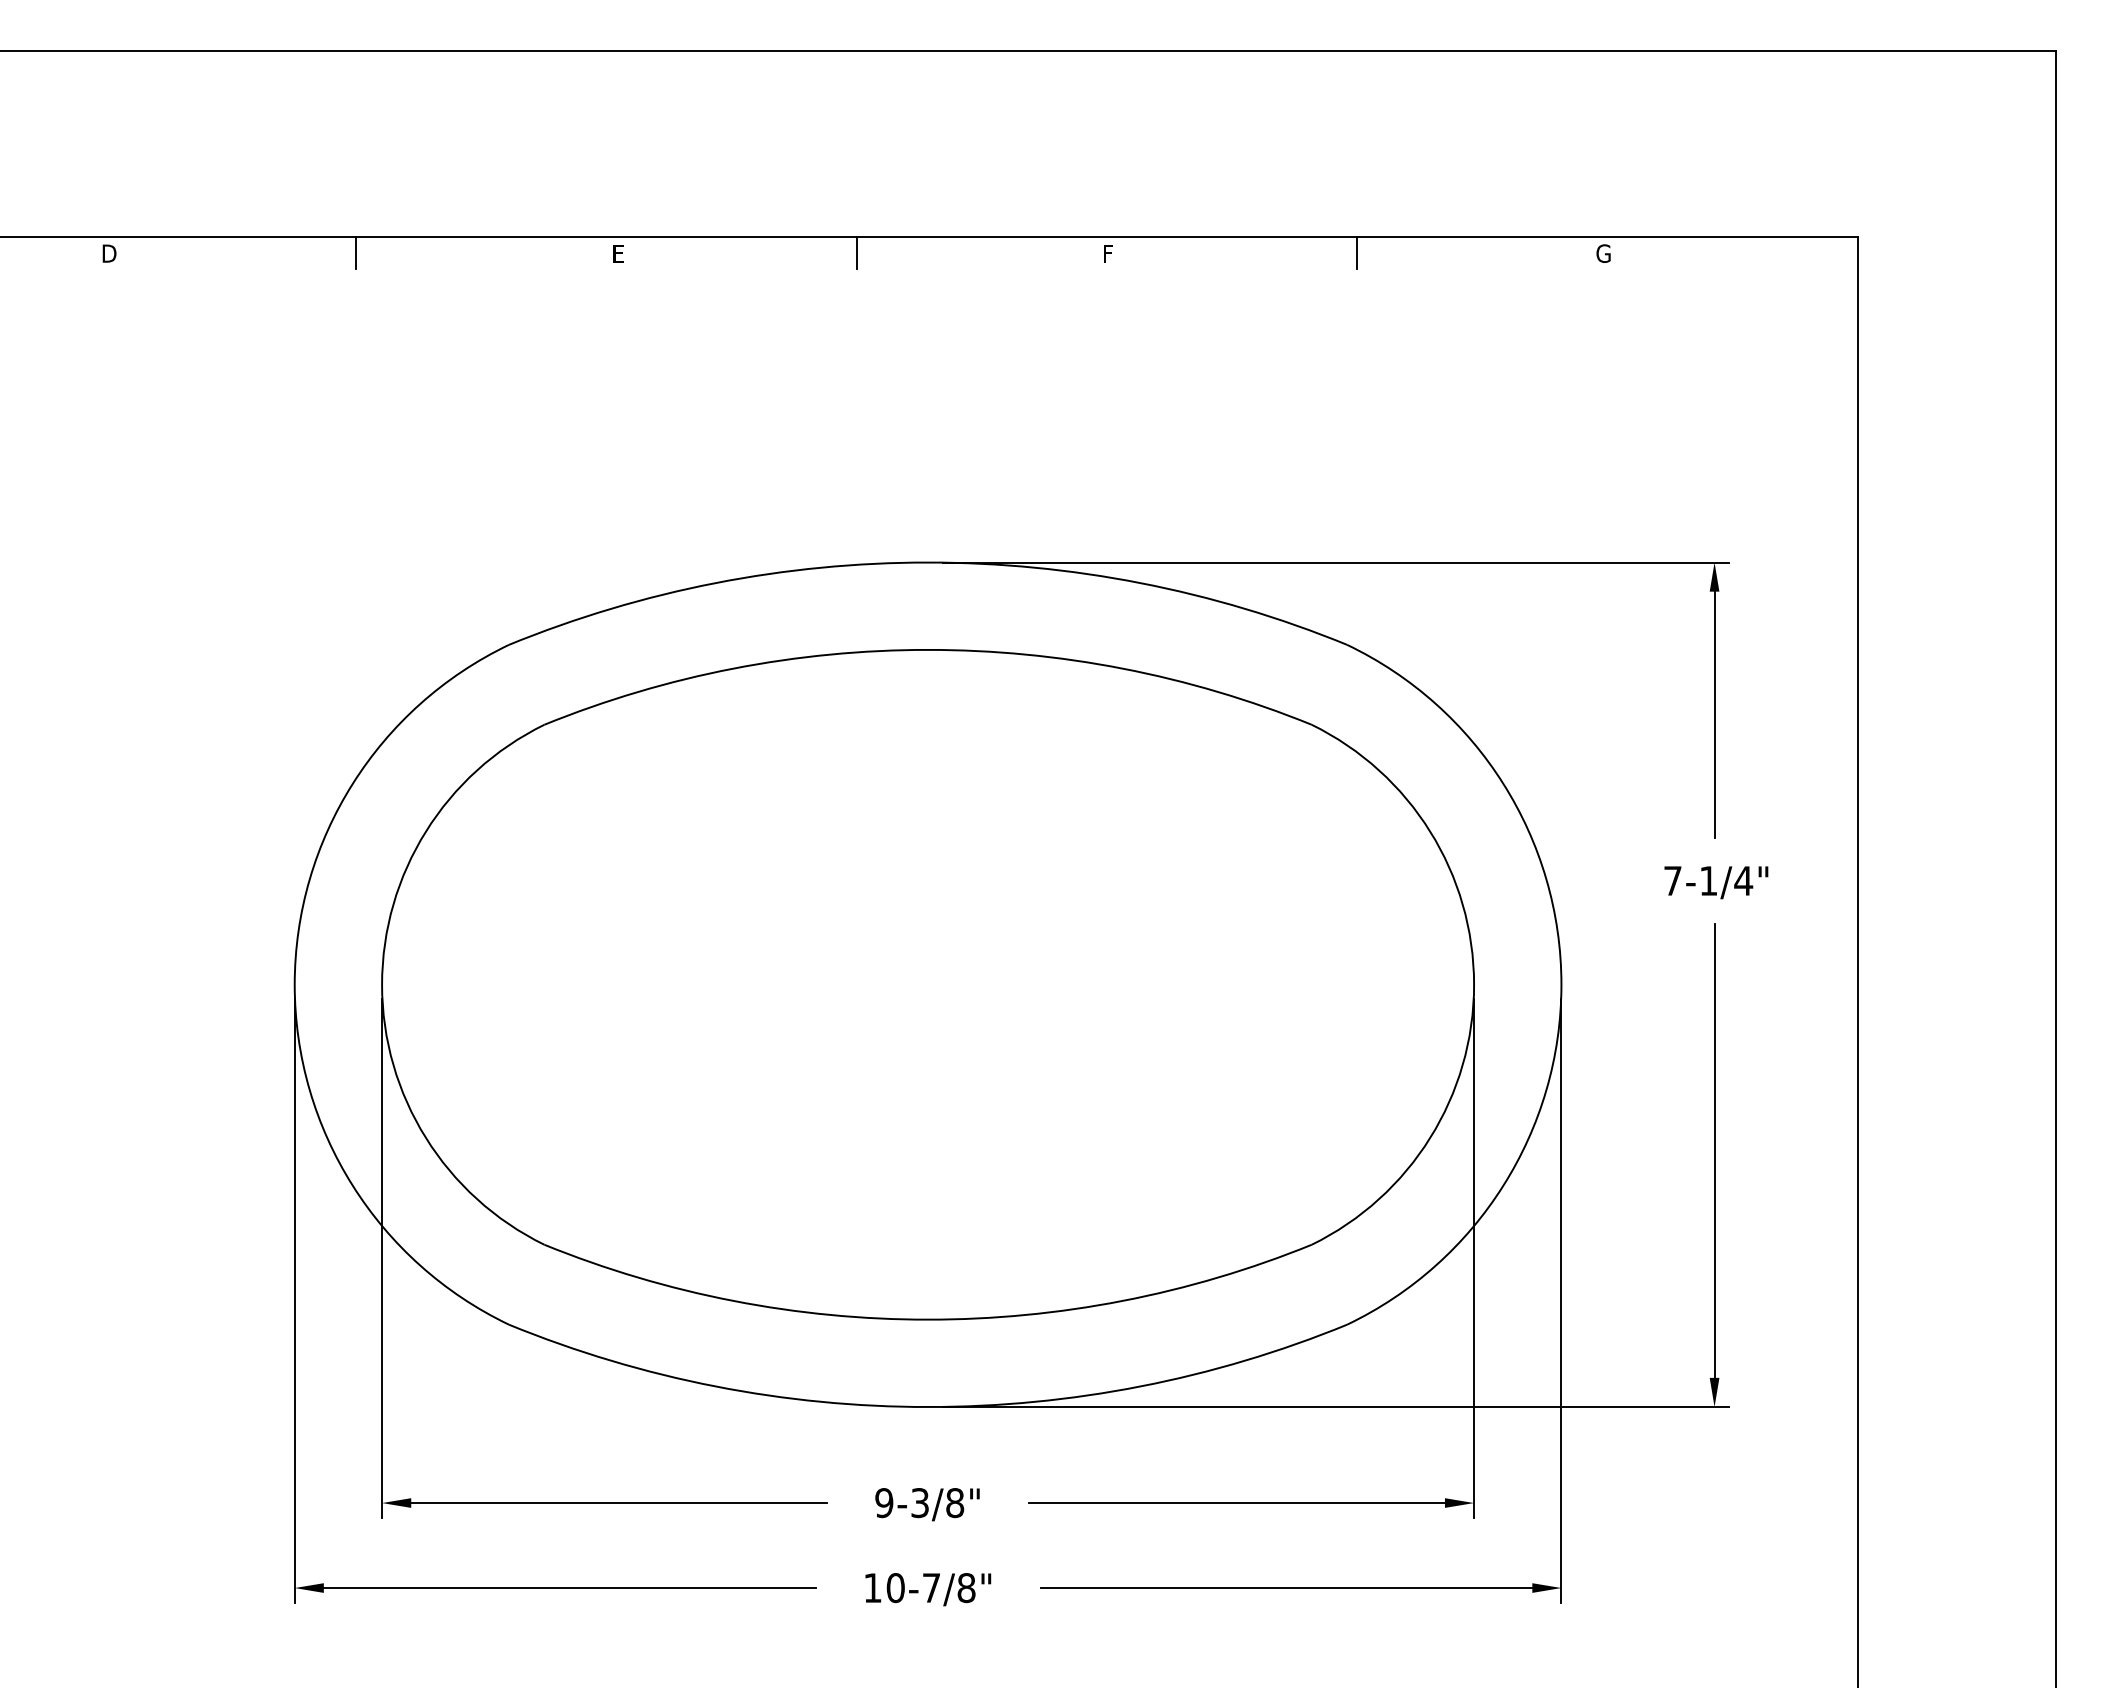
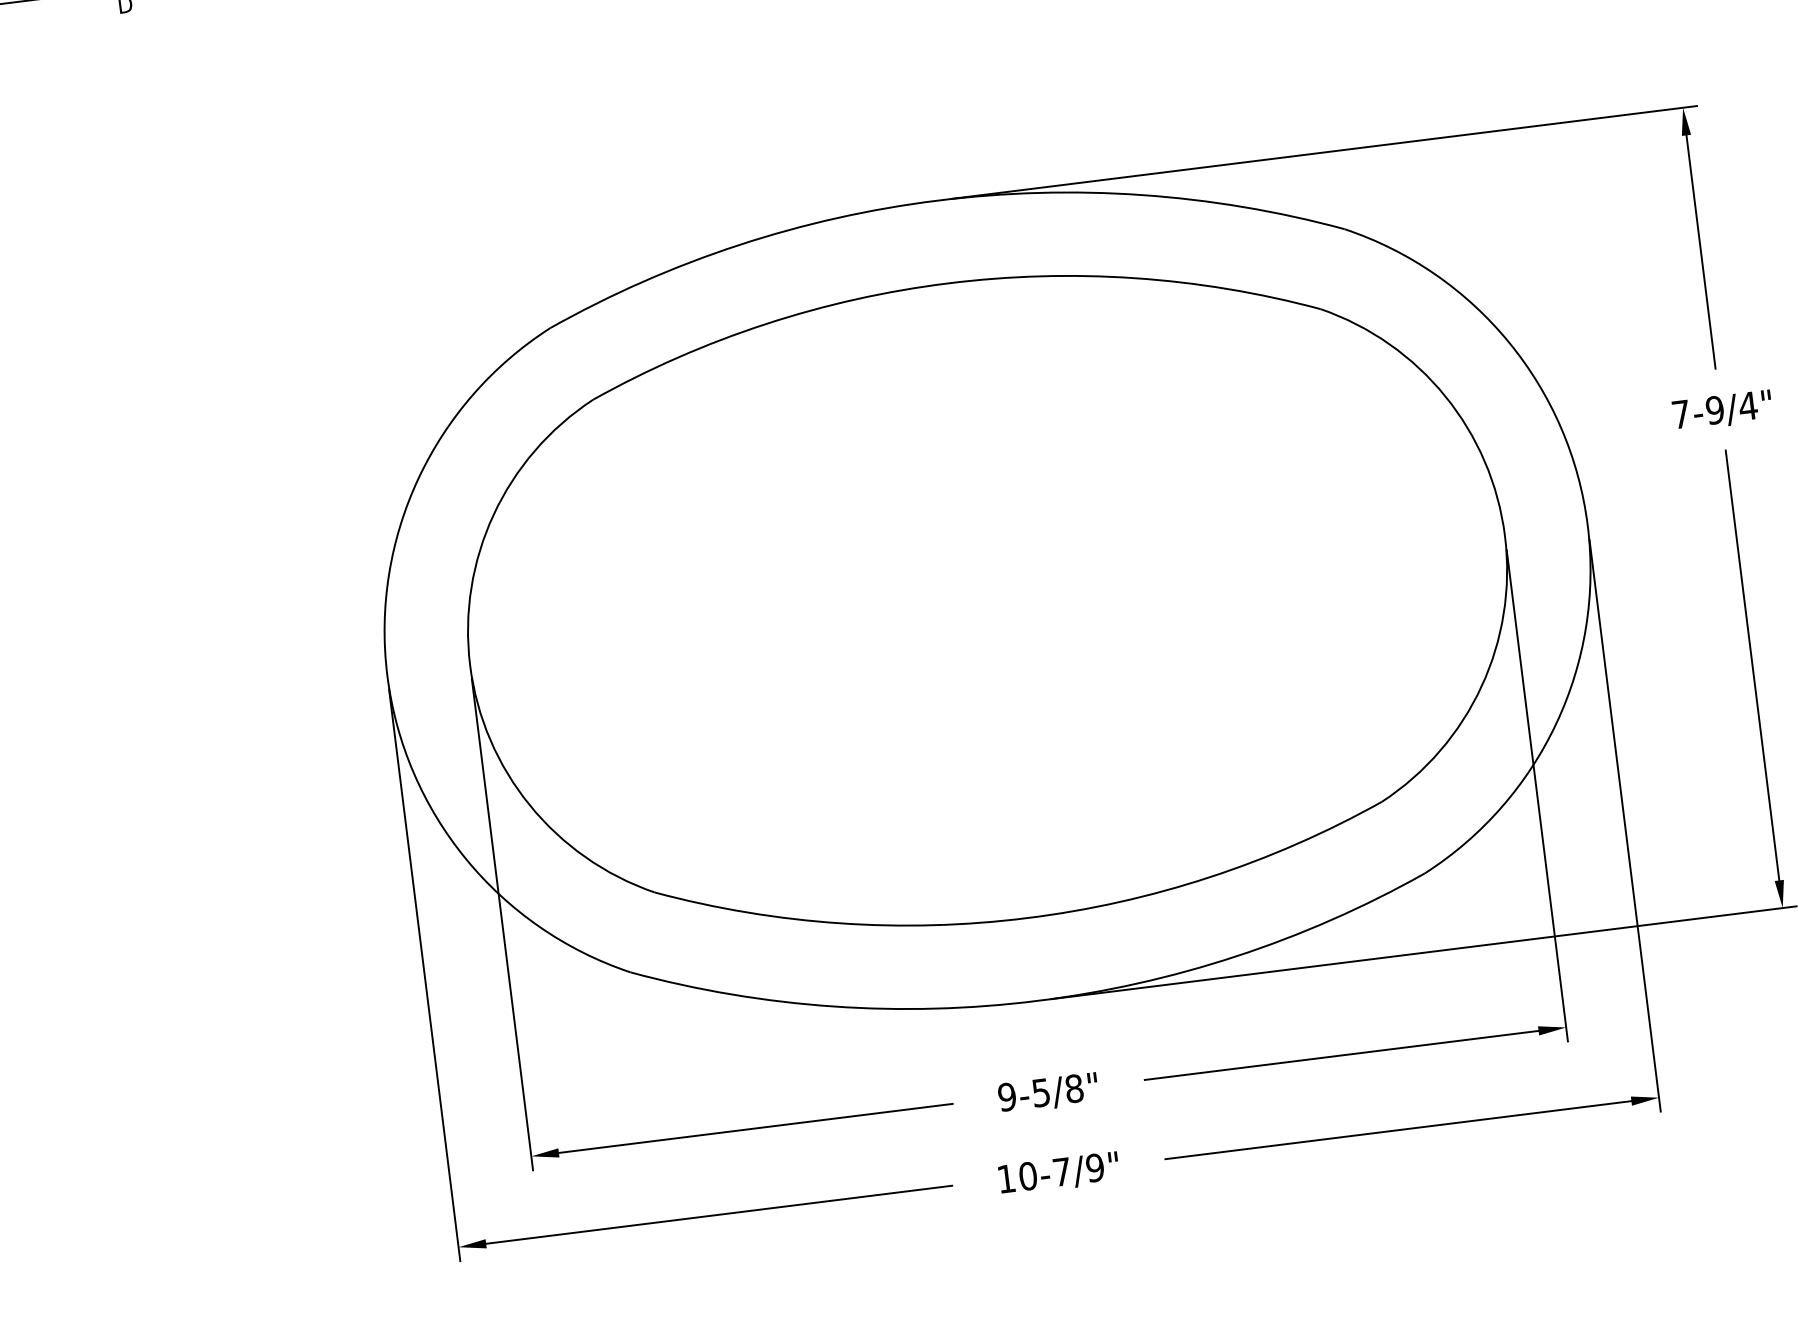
text: (1708, 880) -> (1714, 409), 7-1/4" -> 7-9/4"
text: (920, 1502) -> (1041, 1092), 9-3/8" -> 9-5/8"
text: (966, 1588) -> (1095, 1168), 10-7/8" -> 10-7/9"

